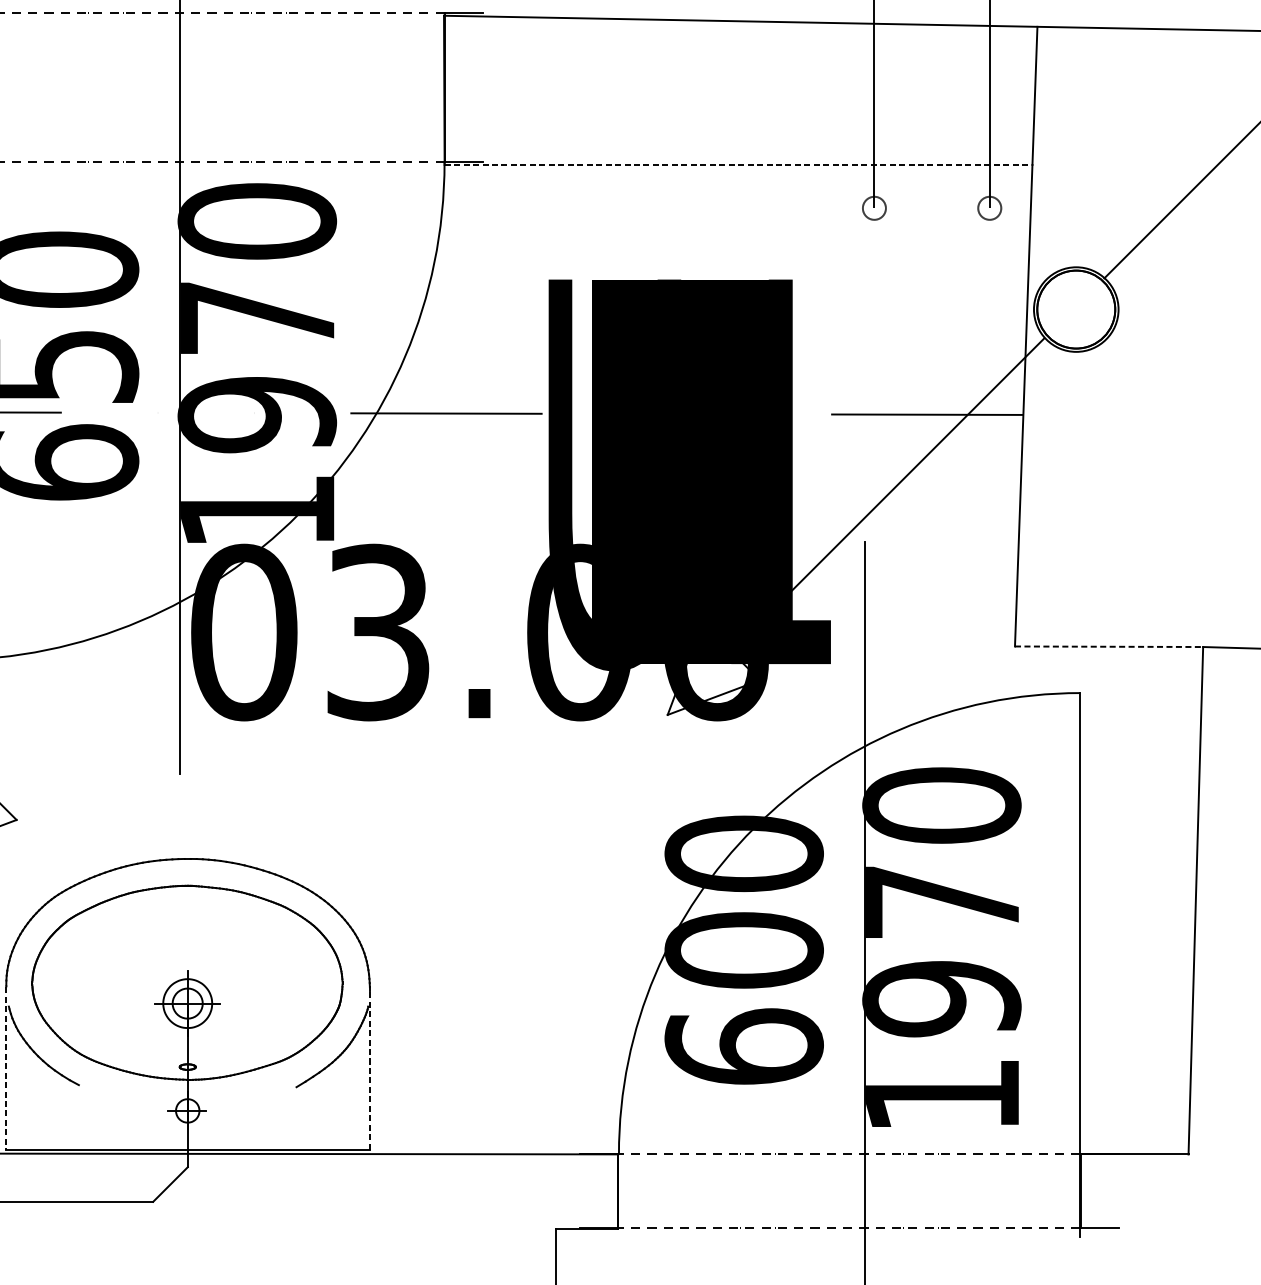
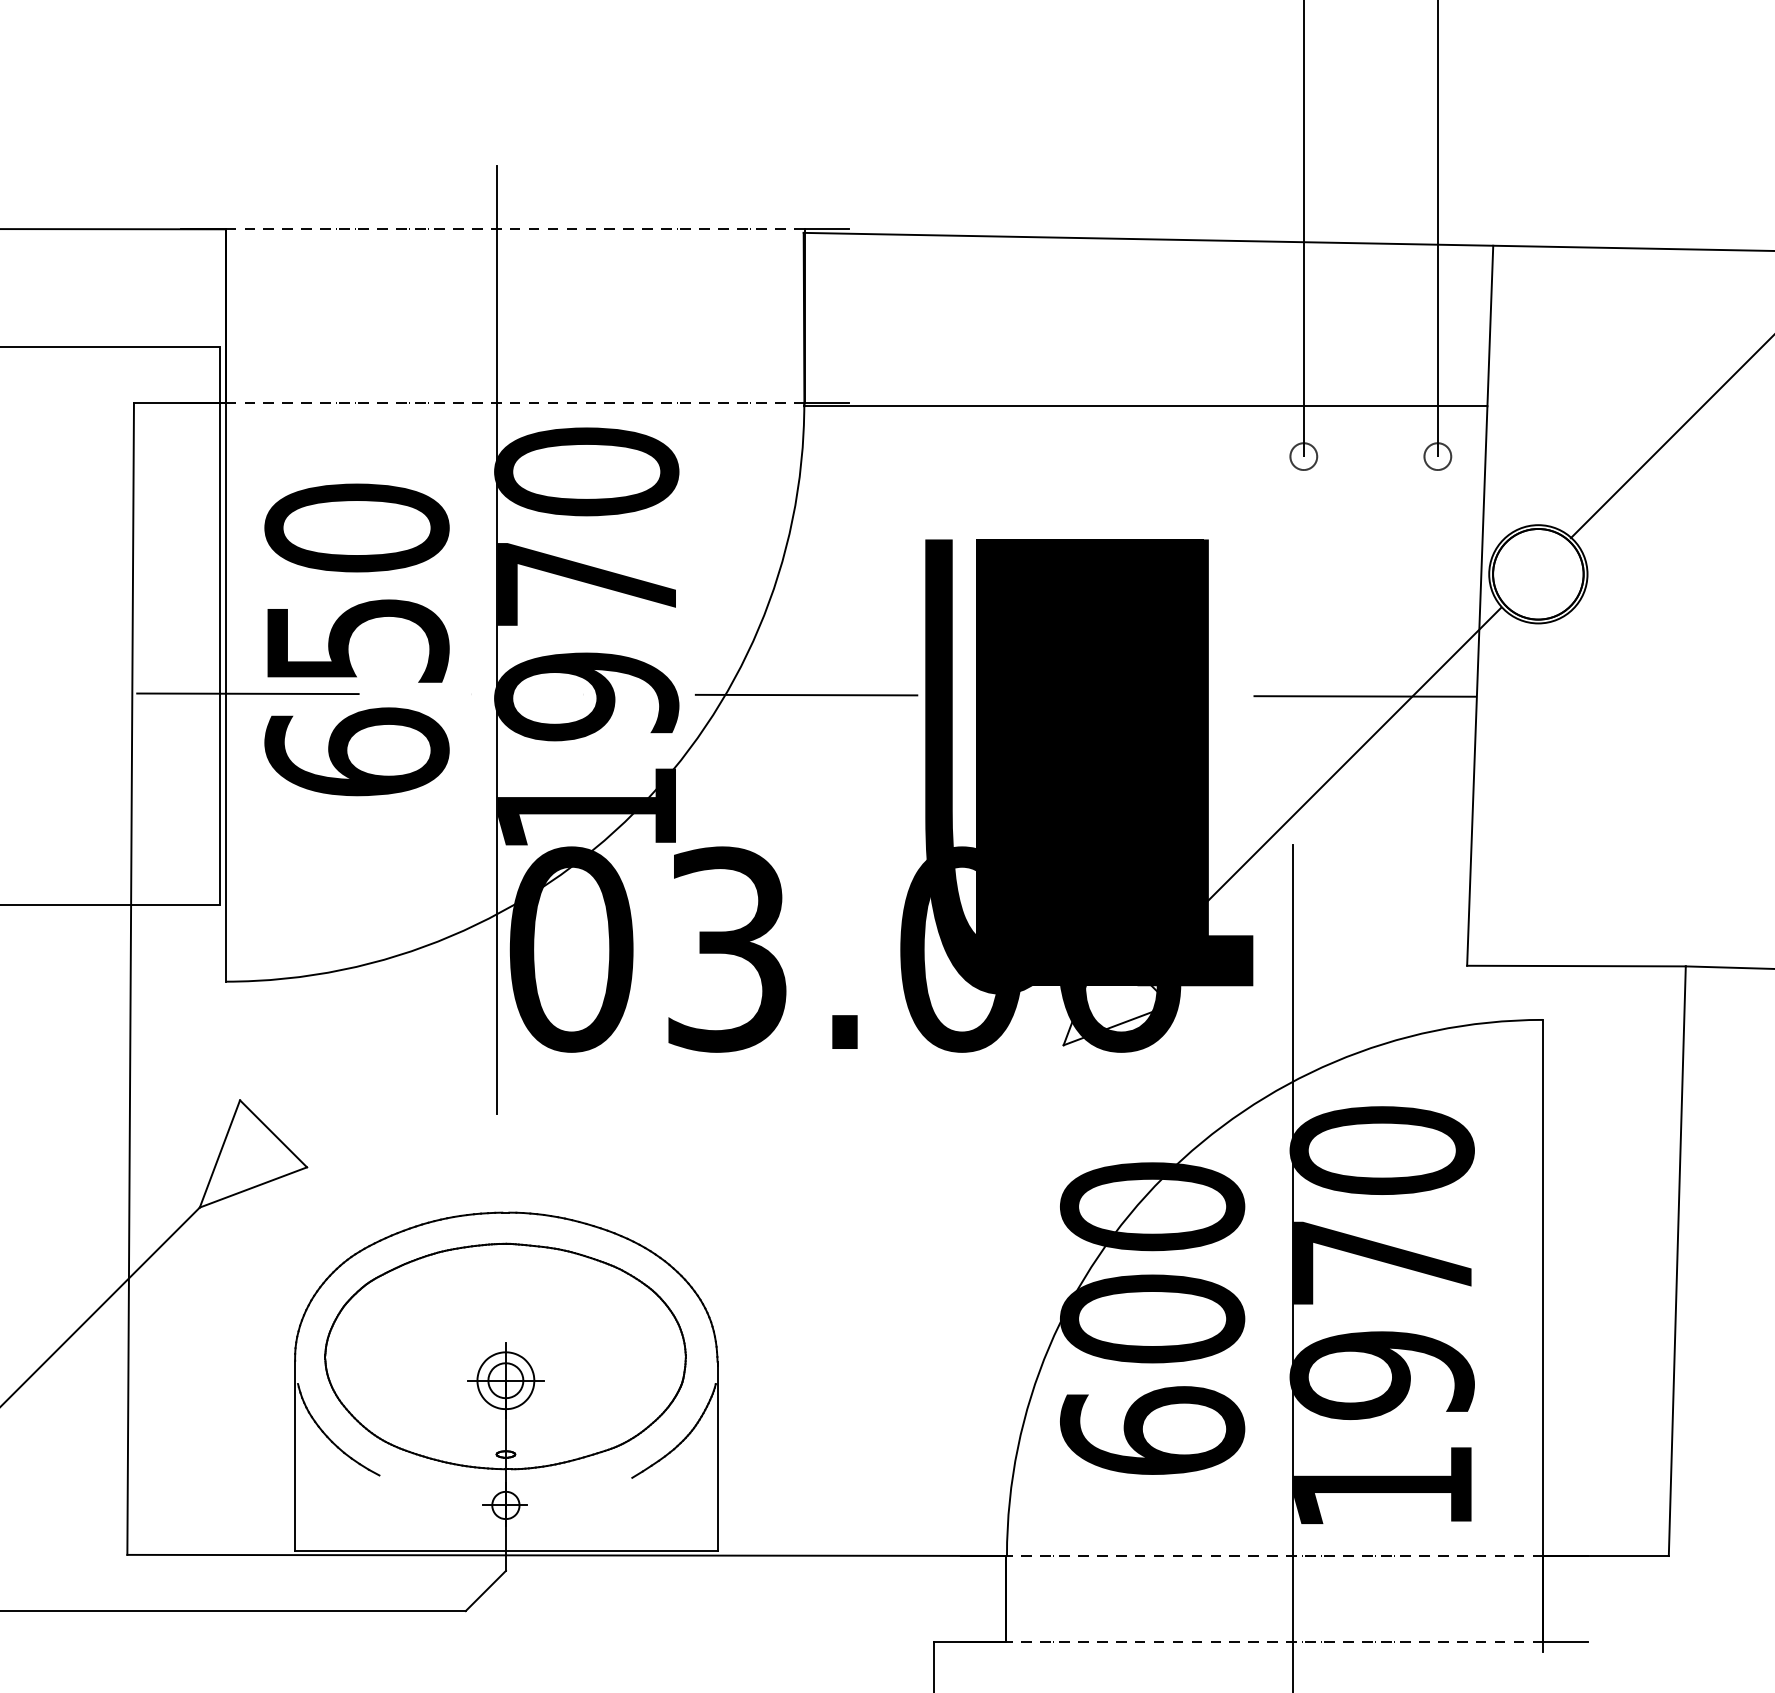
line: (738, 165) -> (1145, 406), dashed -> solid
line: (1109, 647) -> (1576, 966), dashed -> solid
line: (6, 1068) -> (295, 1456), dashed -> solid
line: (369, 1068) -> (717, 1456), dashed -> solid

